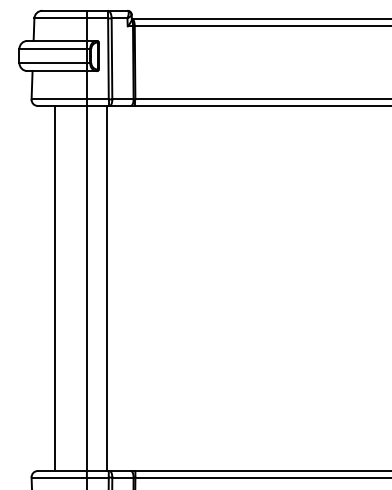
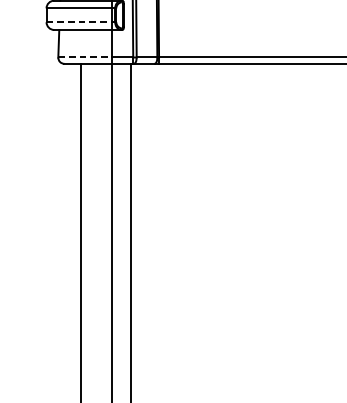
line: (53, 63) -> (79, 22), solid -> dashed
line: (59, 99) -> (85, 57), solid -> dashed

